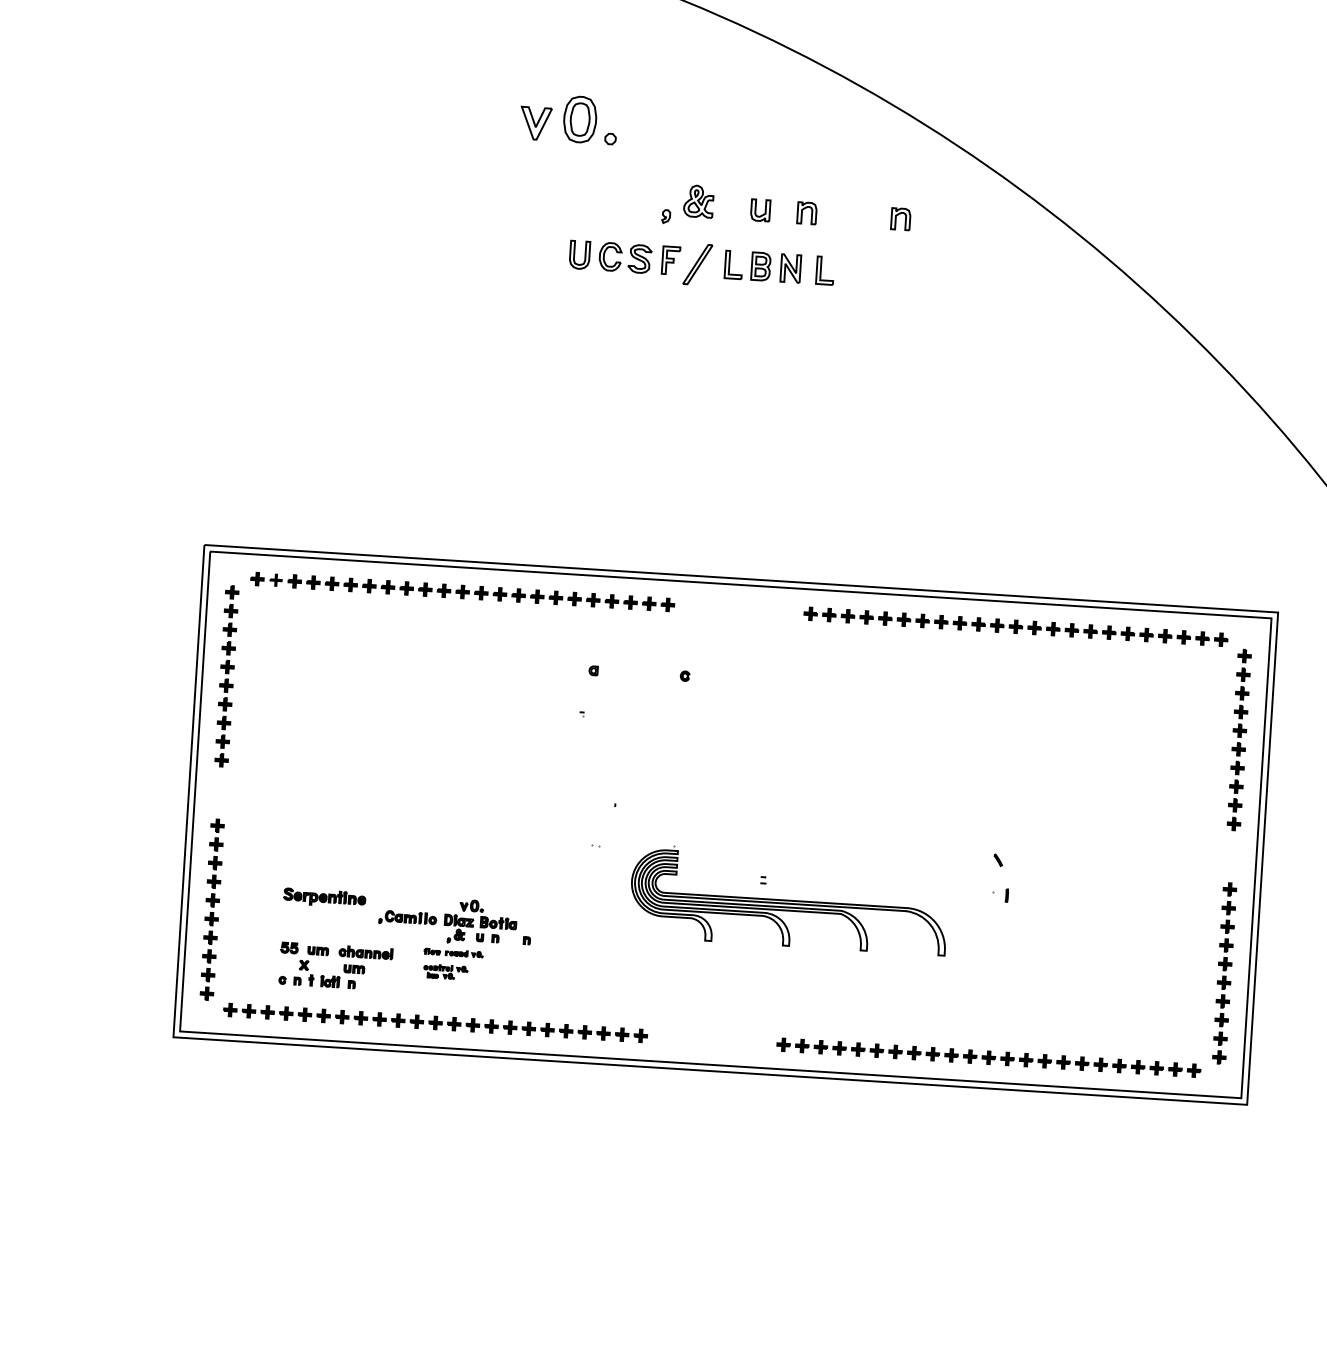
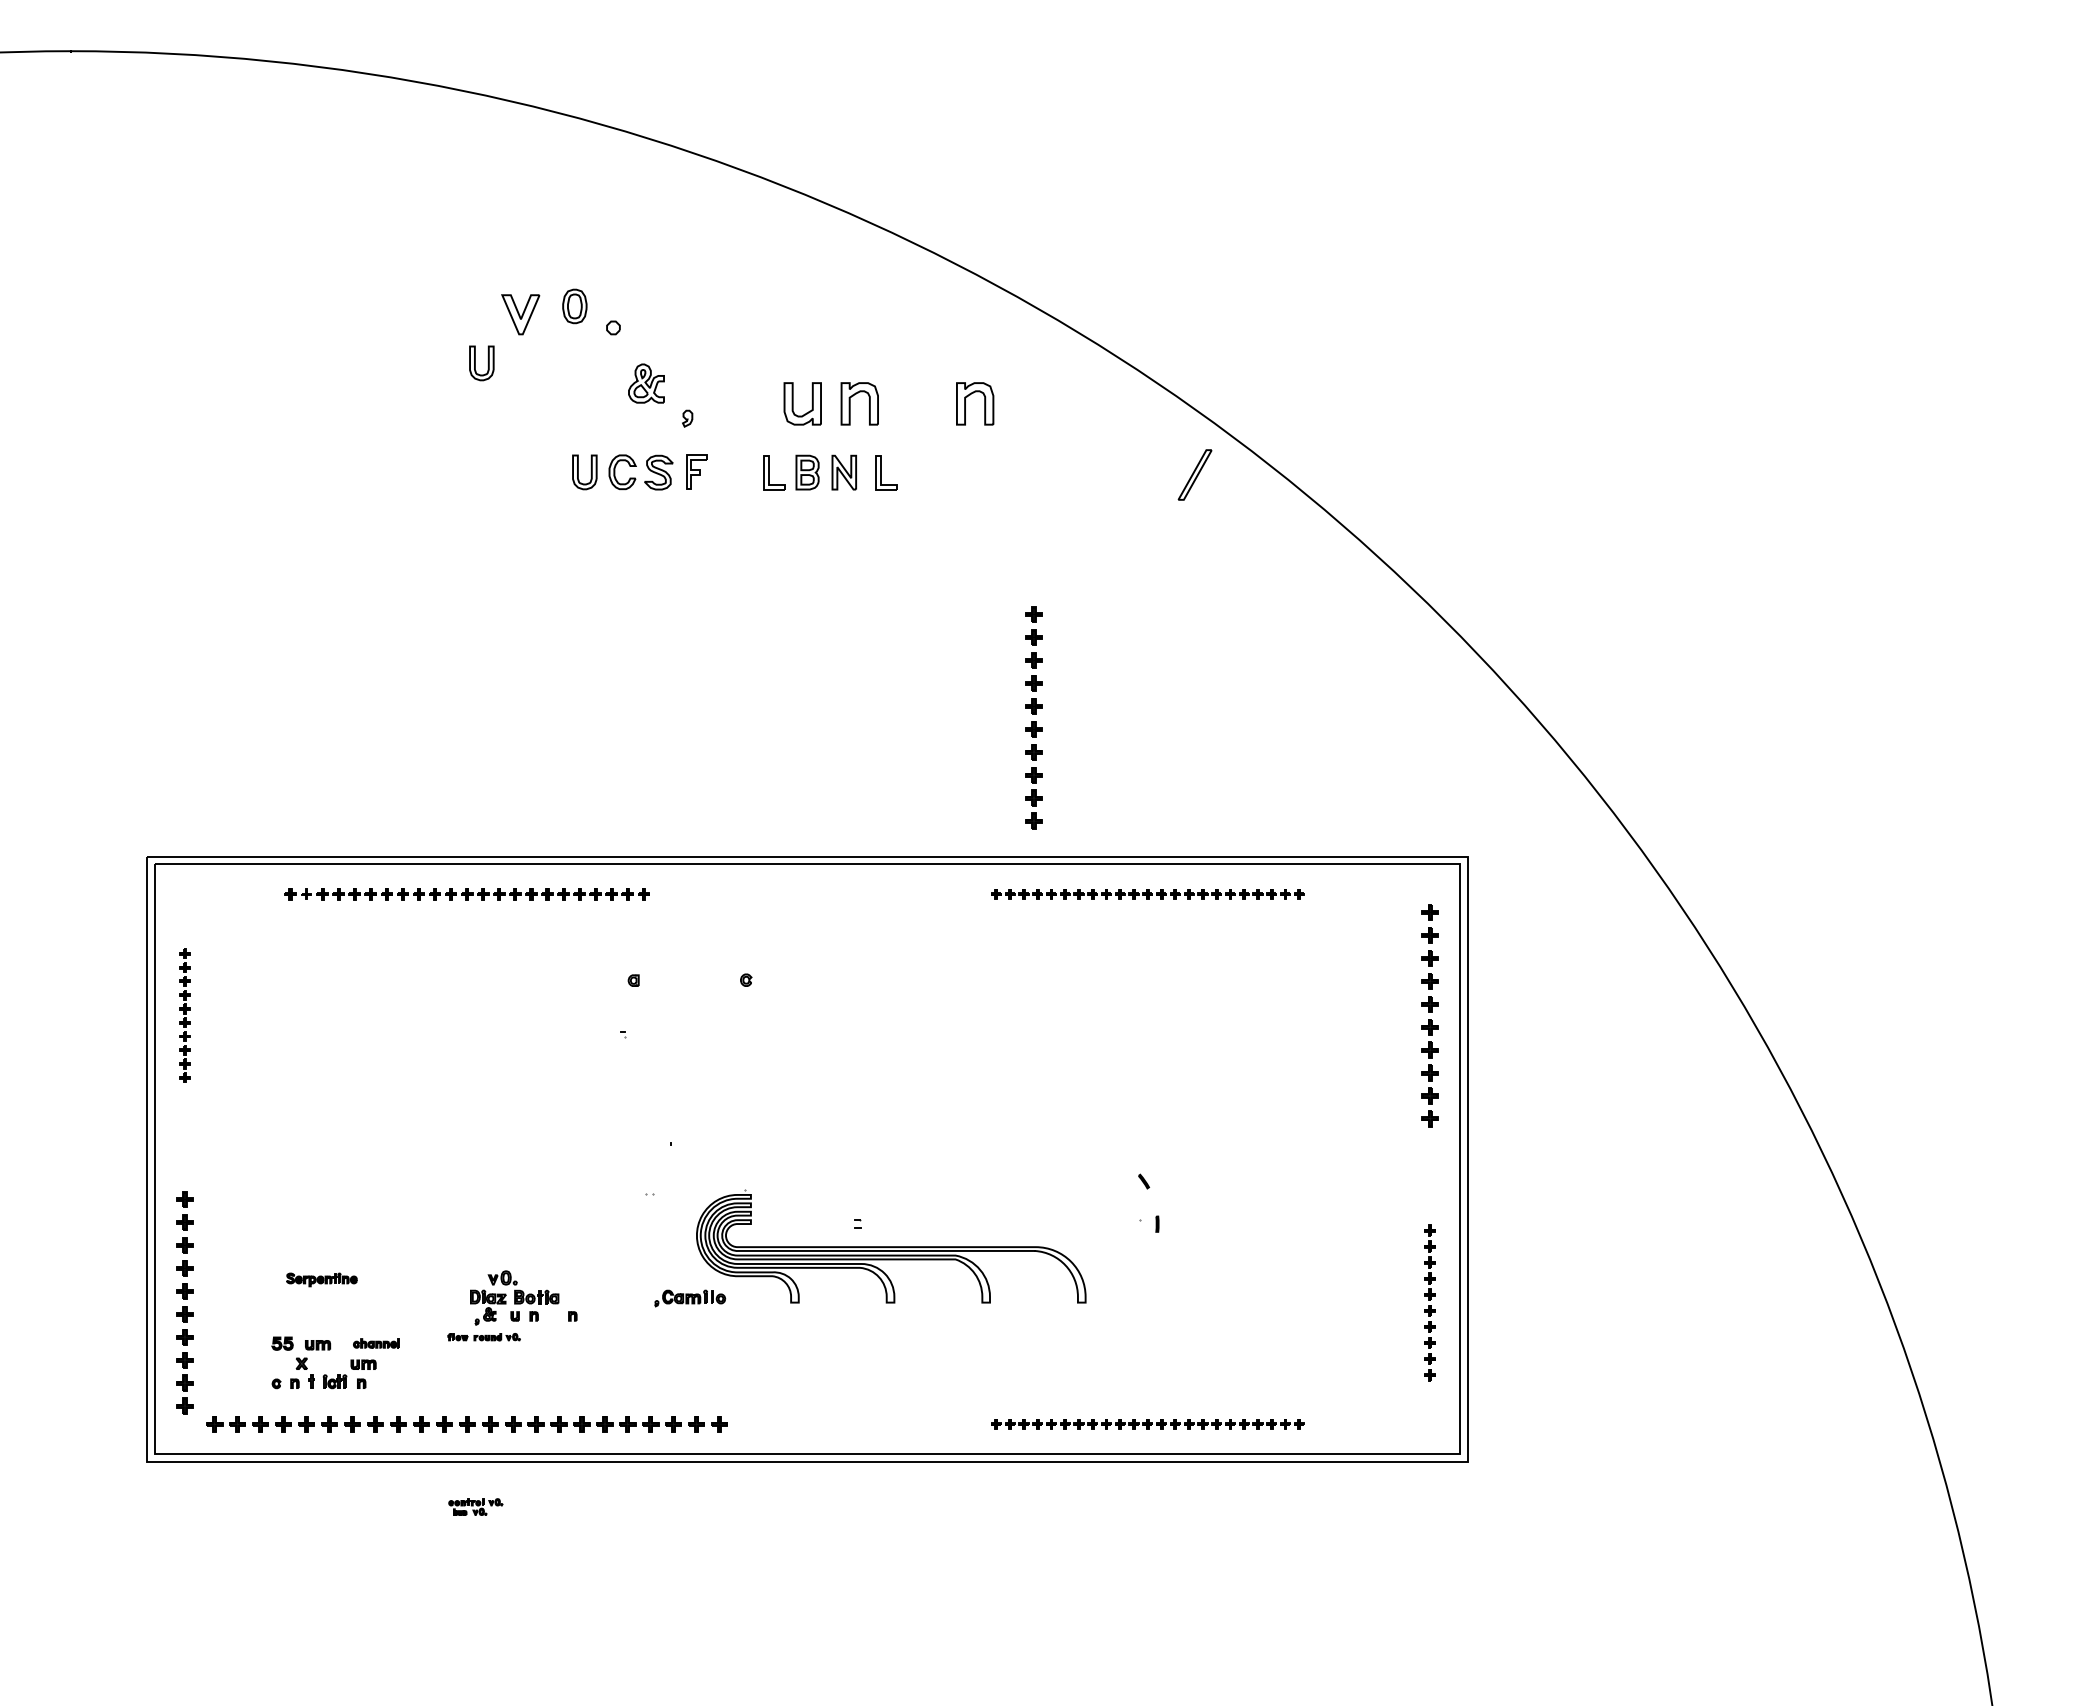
part: (579, 119) -> (574, 306), size x0.6
part: (501, 161) -> (481, 363), added
part: (698, 201) -> (646, 383), moved
part: (760, 210) -> (802, 403), size x1.6
part: (806, 213) -> (859, 403), size x1.6
part: (901, 219) -> (975, 403), size x1.6
part: (697, 264) -> (1194, 474), moved
part: (932, 477) -> (1033, 717), added
part: (462, 592) -> (466, 894), size x0.7
part: (1015, 627) -> (1147, 894), size x0.6
part: (226, 676) -> (184, 1015), size x0.6
part: (324, 897) -> (321, 1279), size x0.7
part: (408, 918) -> (690, 1298), moved
part: (365, 952) -> (376, 1343), size x0.7
part: (445, 971) -> (475, 1506), moved
part: (1224, 973) -> (1429, 1302), size x0.7
part: (988, 1057) -> (1147, 1424), size x0.6

